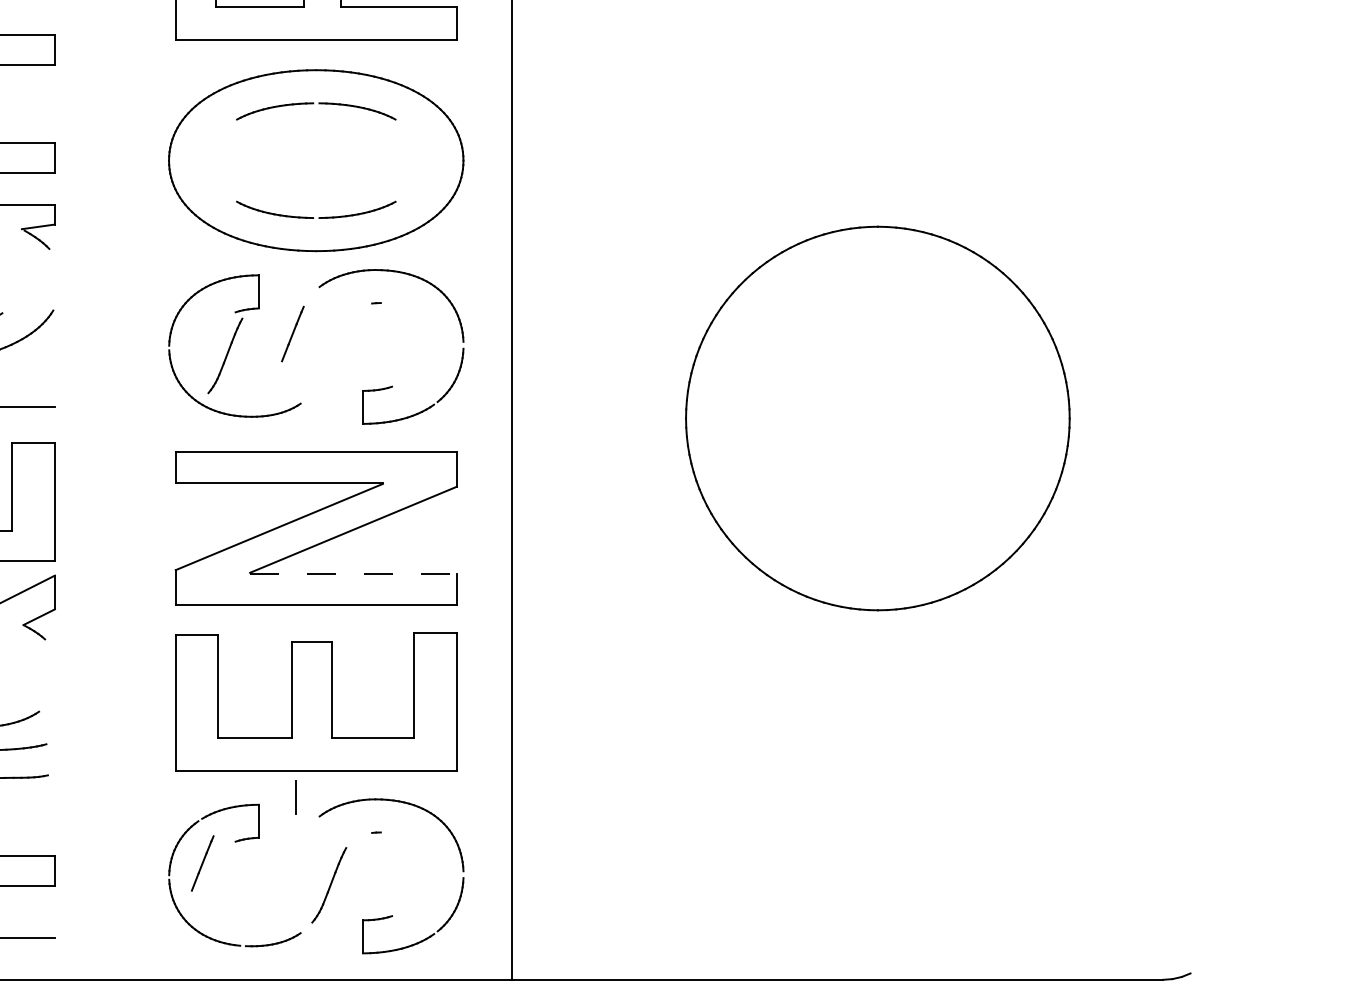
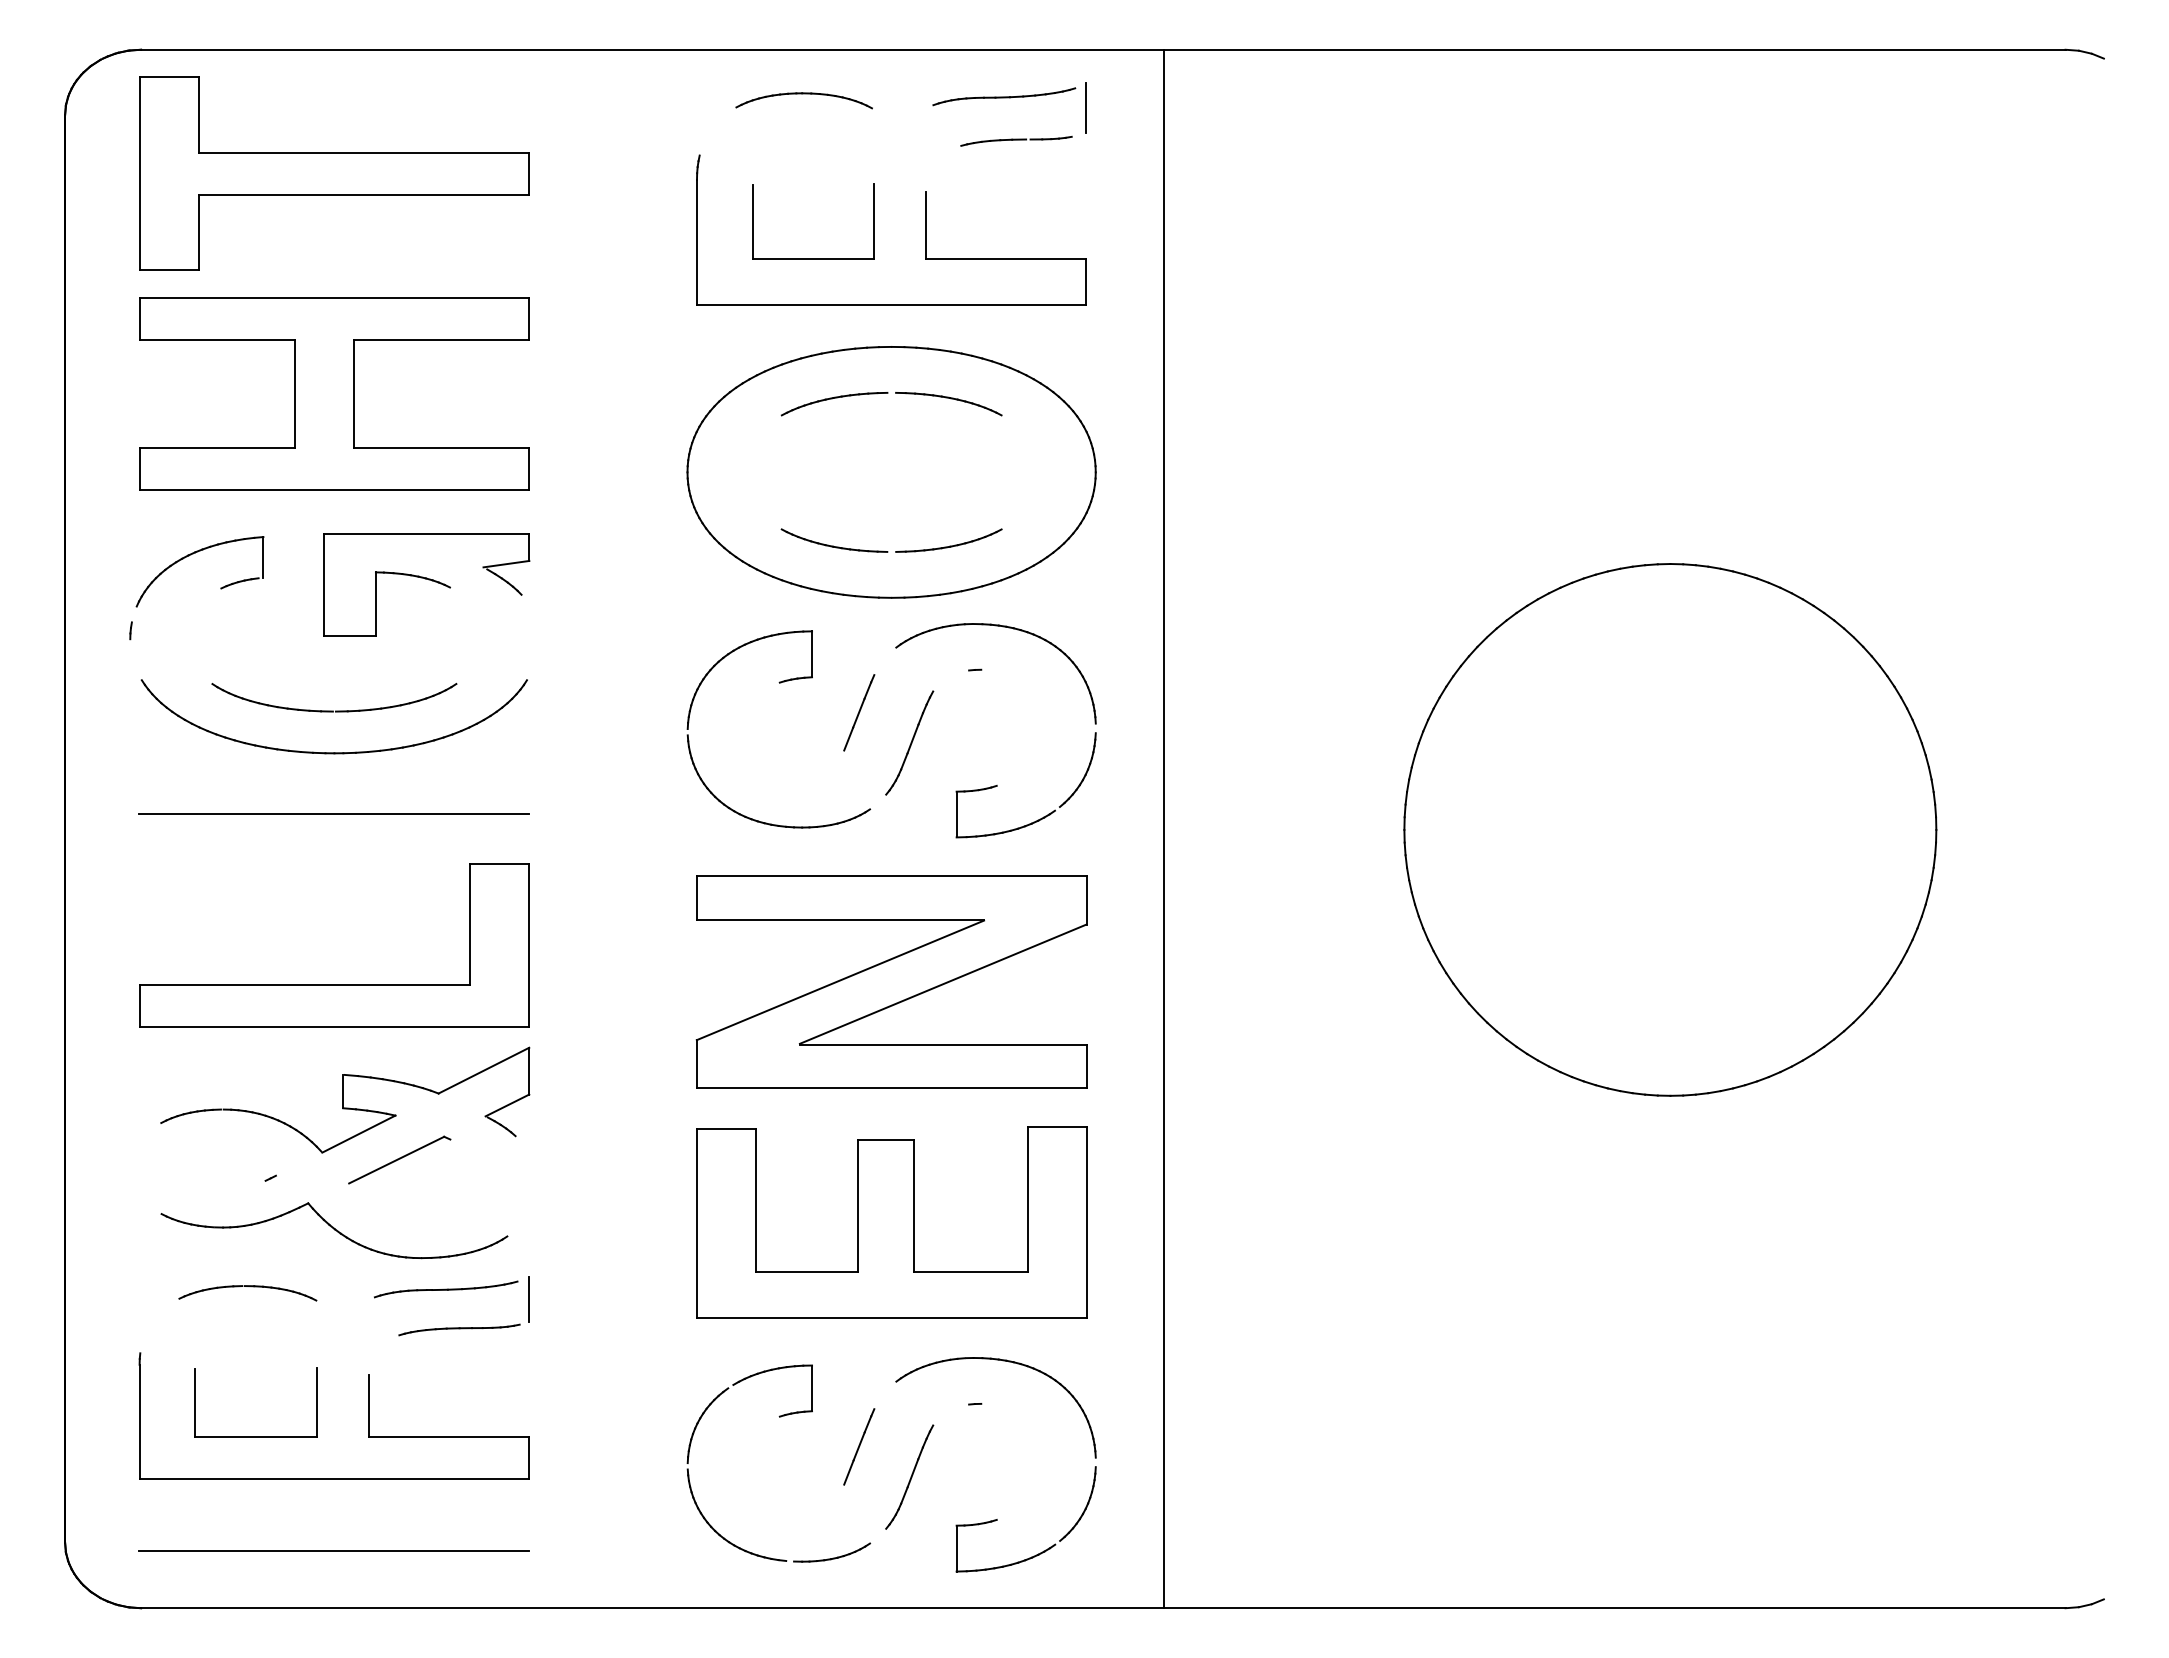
part: (225, 355) -> (909, 742), moved
line: (353, 573) -> (943, 1044), dashed -> solid
line: (295, 797) -> (528, 1299), moved
line: (202, 863) -> (859, 1446), moved

